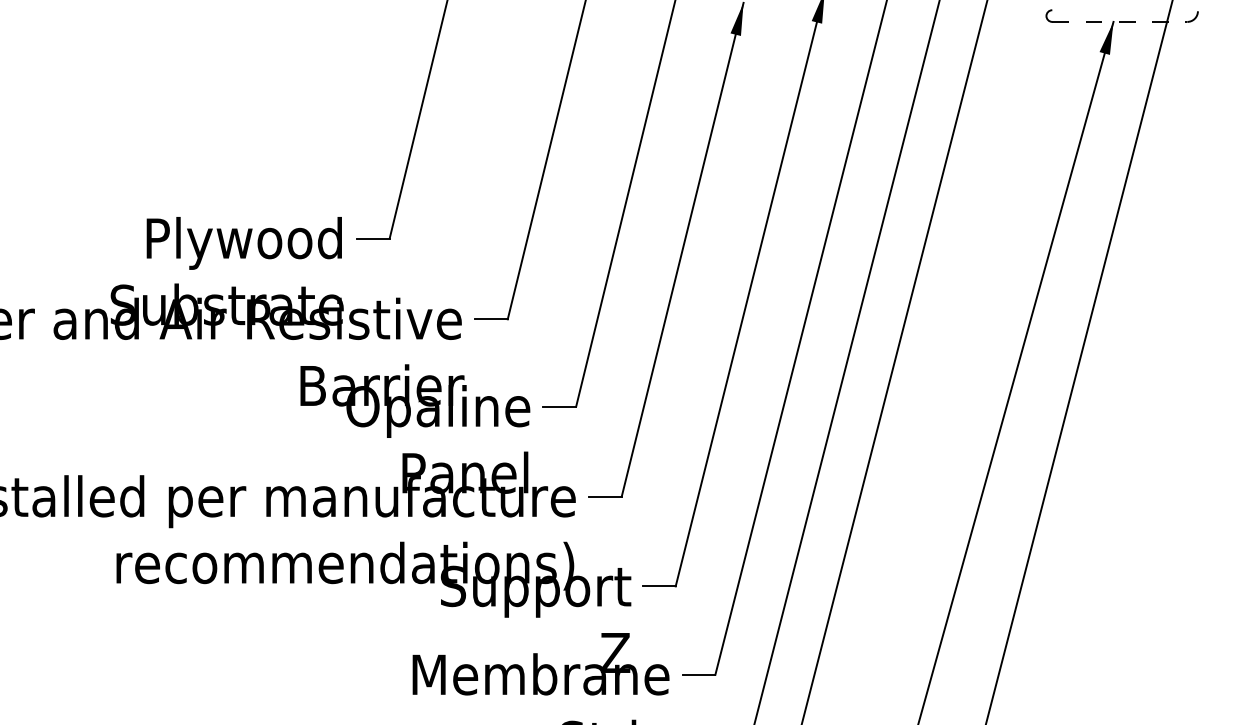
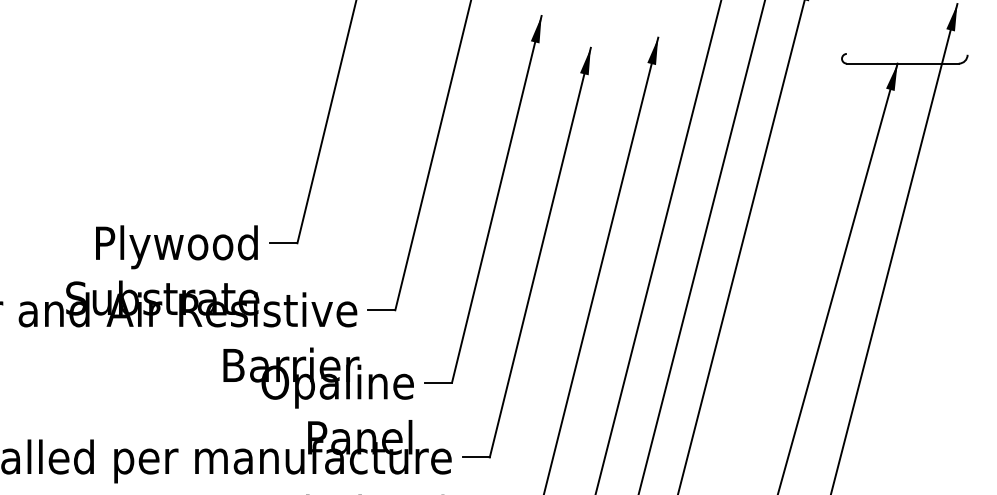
line: (1120, 21) -> (903, 63), dashed -> solid

